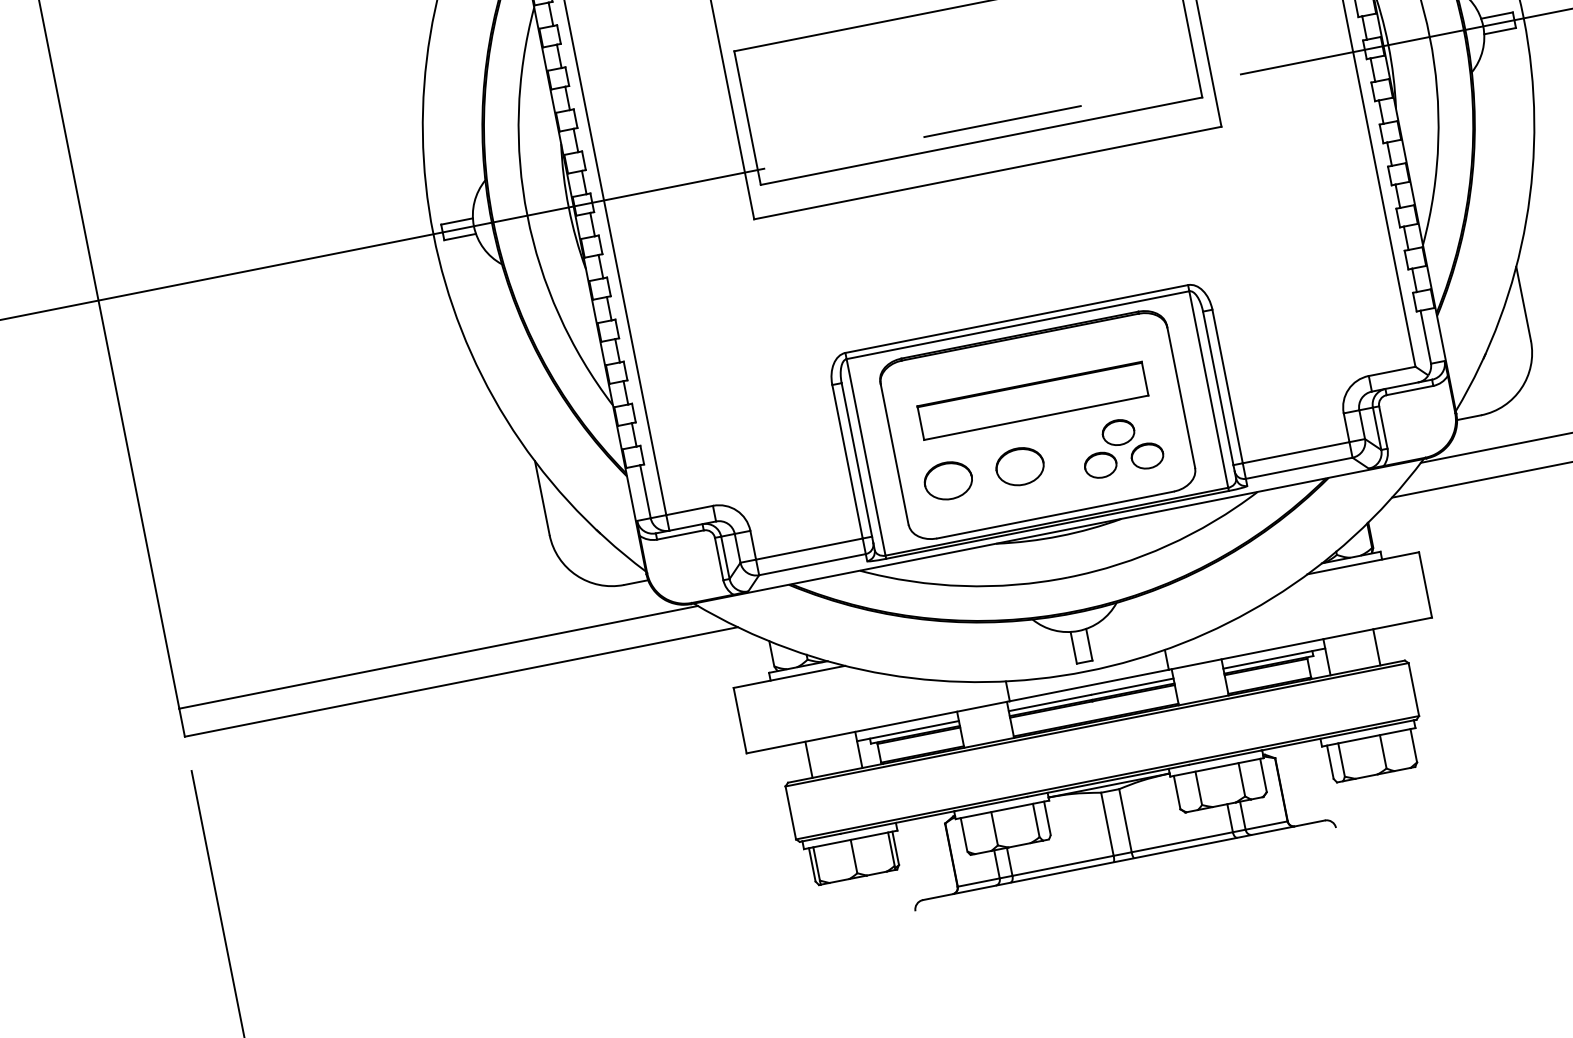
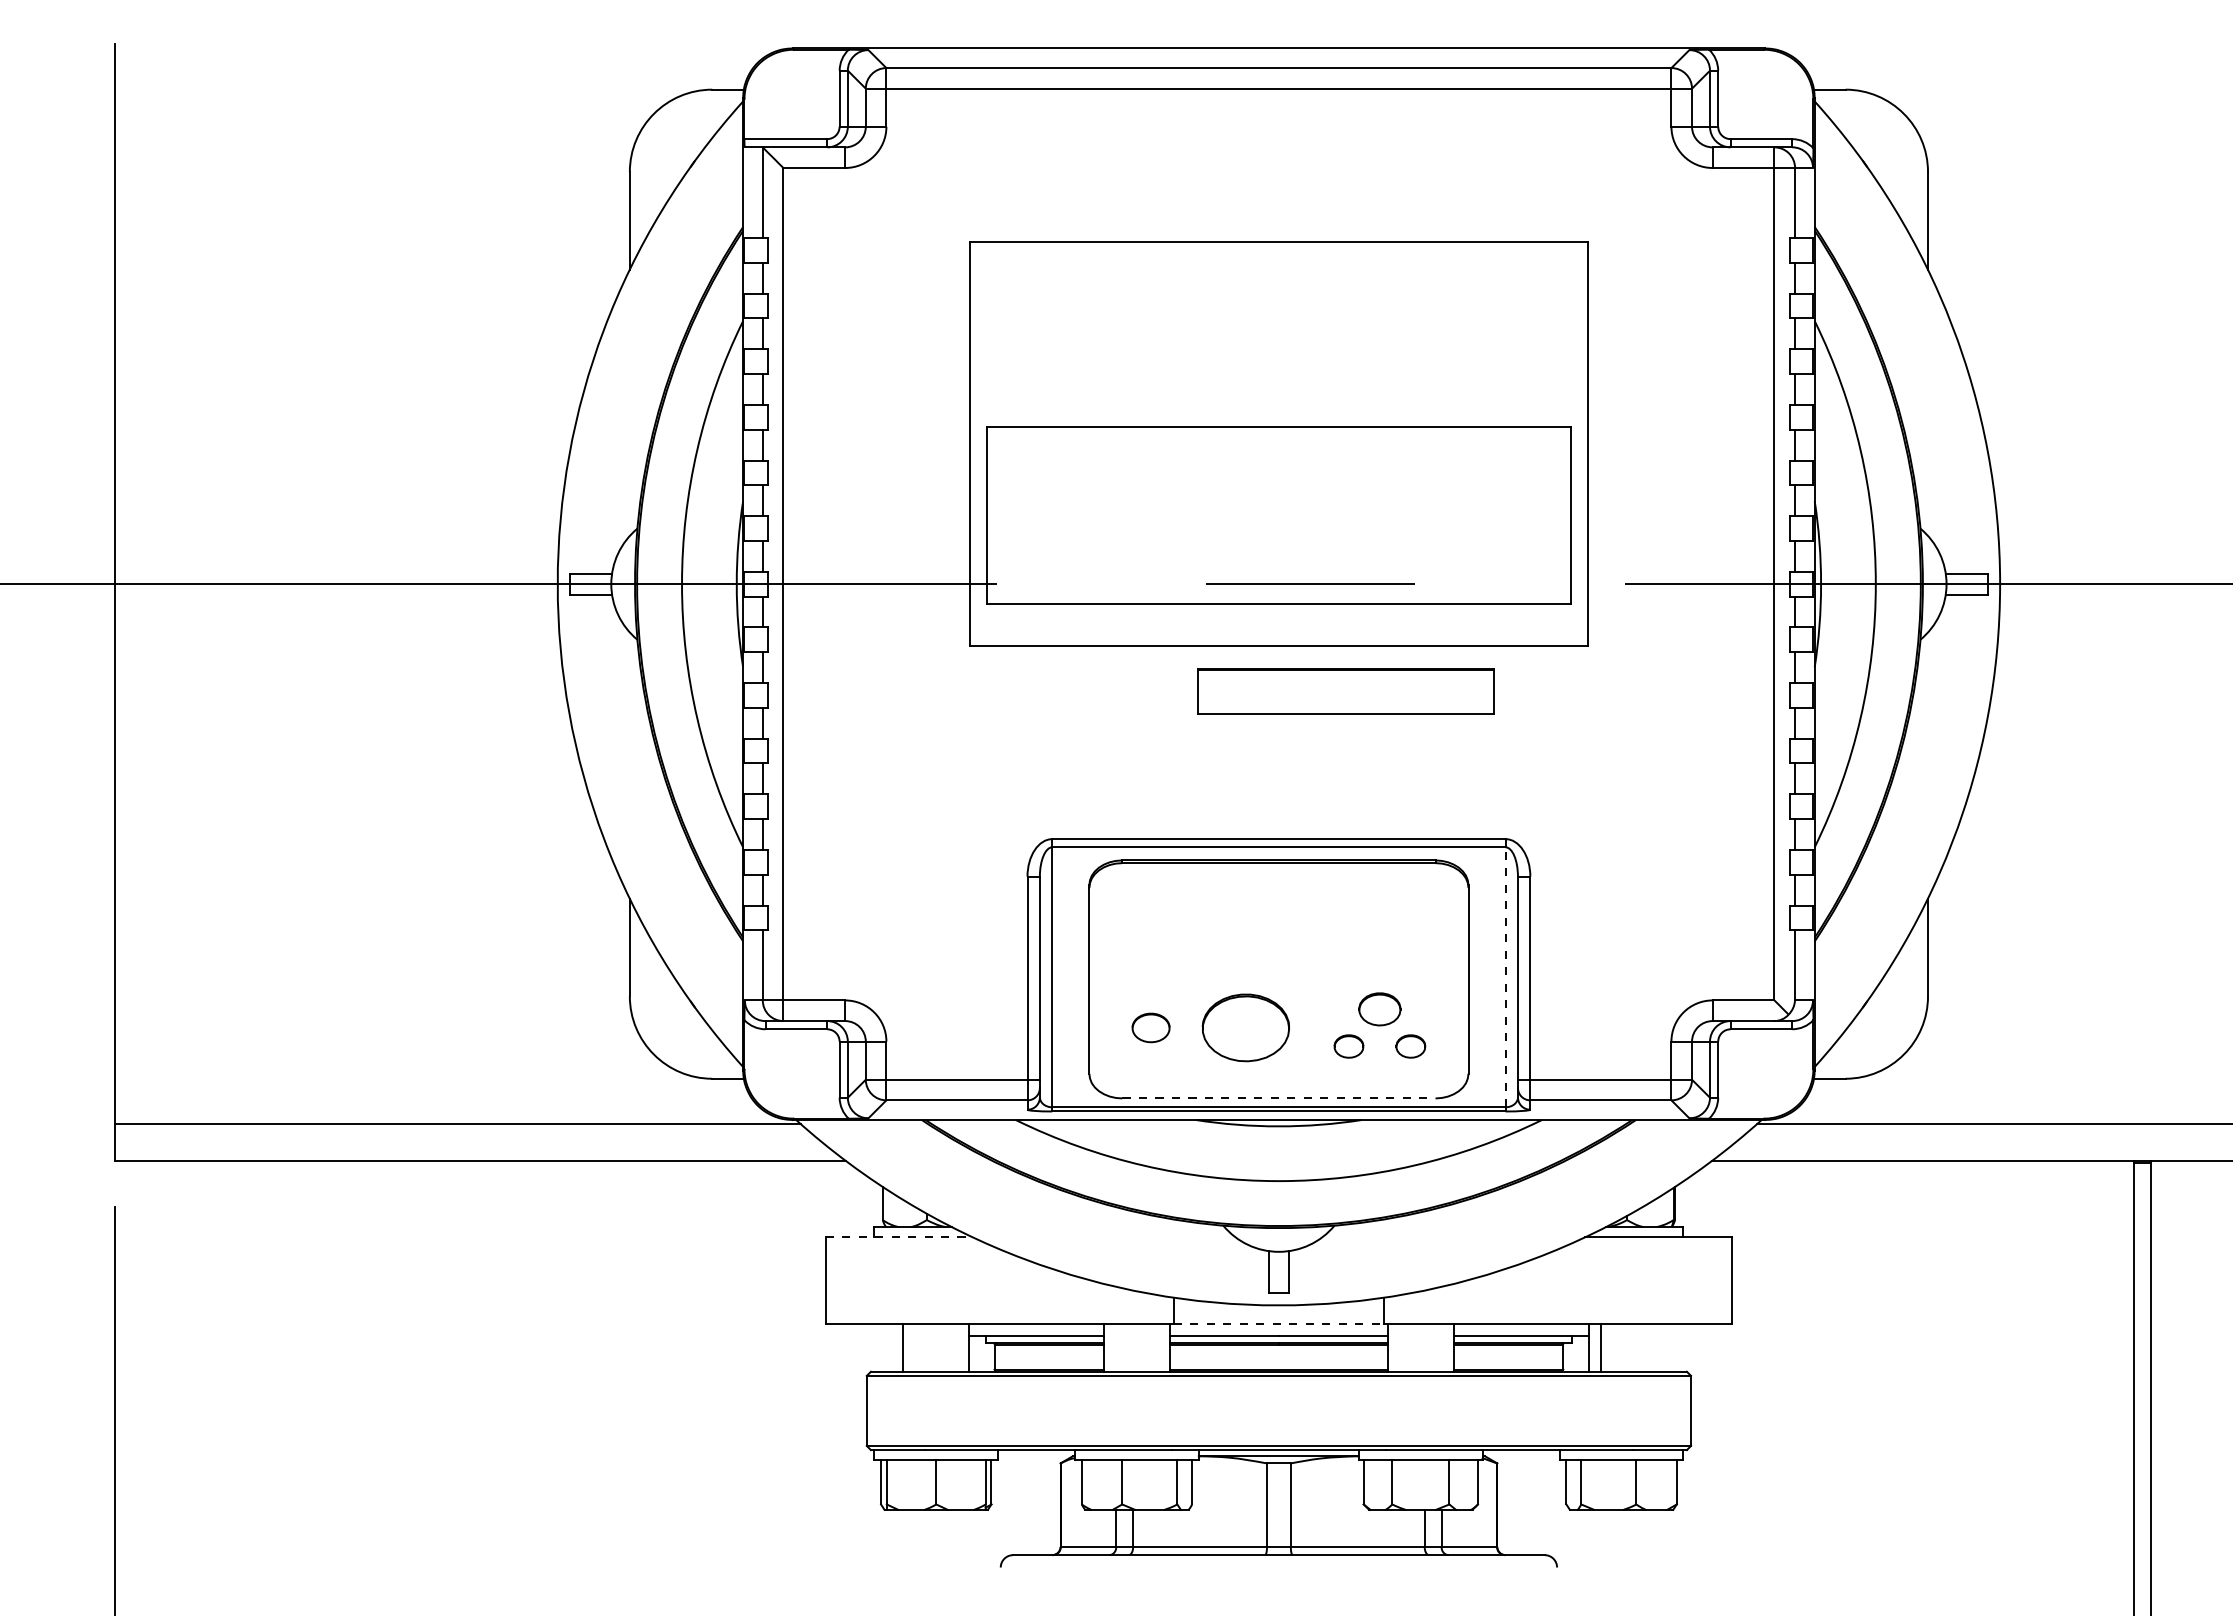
line: (1208, 389) -> (1505, 977), solid -> dashed
part: (1032, 401) -> (1345, 691), moved
part: (1147, 456) -> (1410, 1046), size x0.7
part: (1100, 465) -> (1348, 1046), size x0.7
part: (1019, 466) -> (1245, 1027), size x1.4
part: (947, 480) -> (1150, 1027), size x0.6
line: (1055, 515) -> (1278, 1098), solid -> dashed
line: (1376, 647) -> (1600, 1347), moved
line: (789, 676) -> (899, 1237), solid -> dashed
line: (1089, 685) -> (1279, 1323), solid -> dashed

